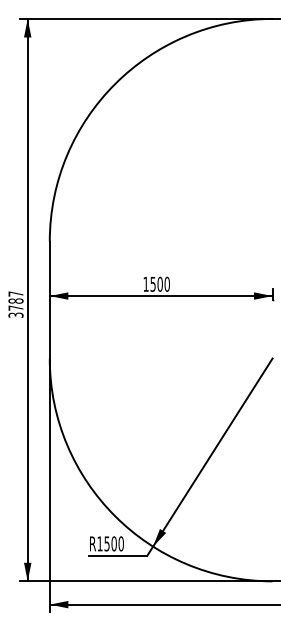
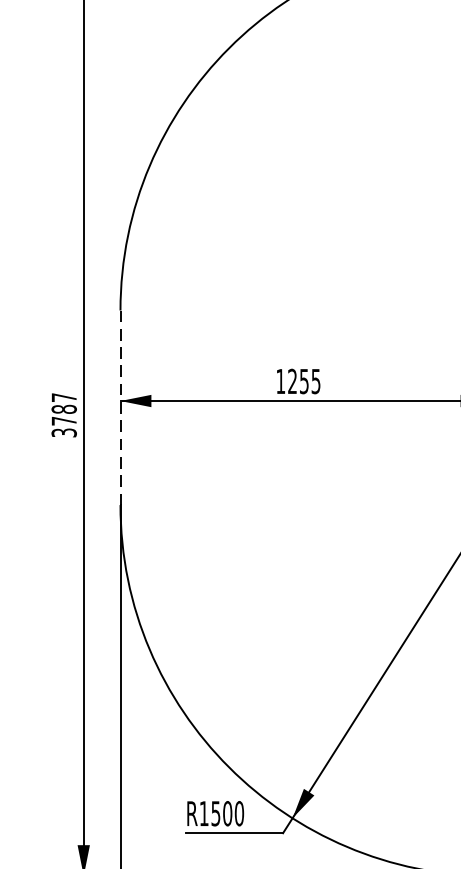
text: (159, 283) -> (303, 380), 1500 -> 1255
line: (49, 300) -> (120, 408), solid -> dashed

